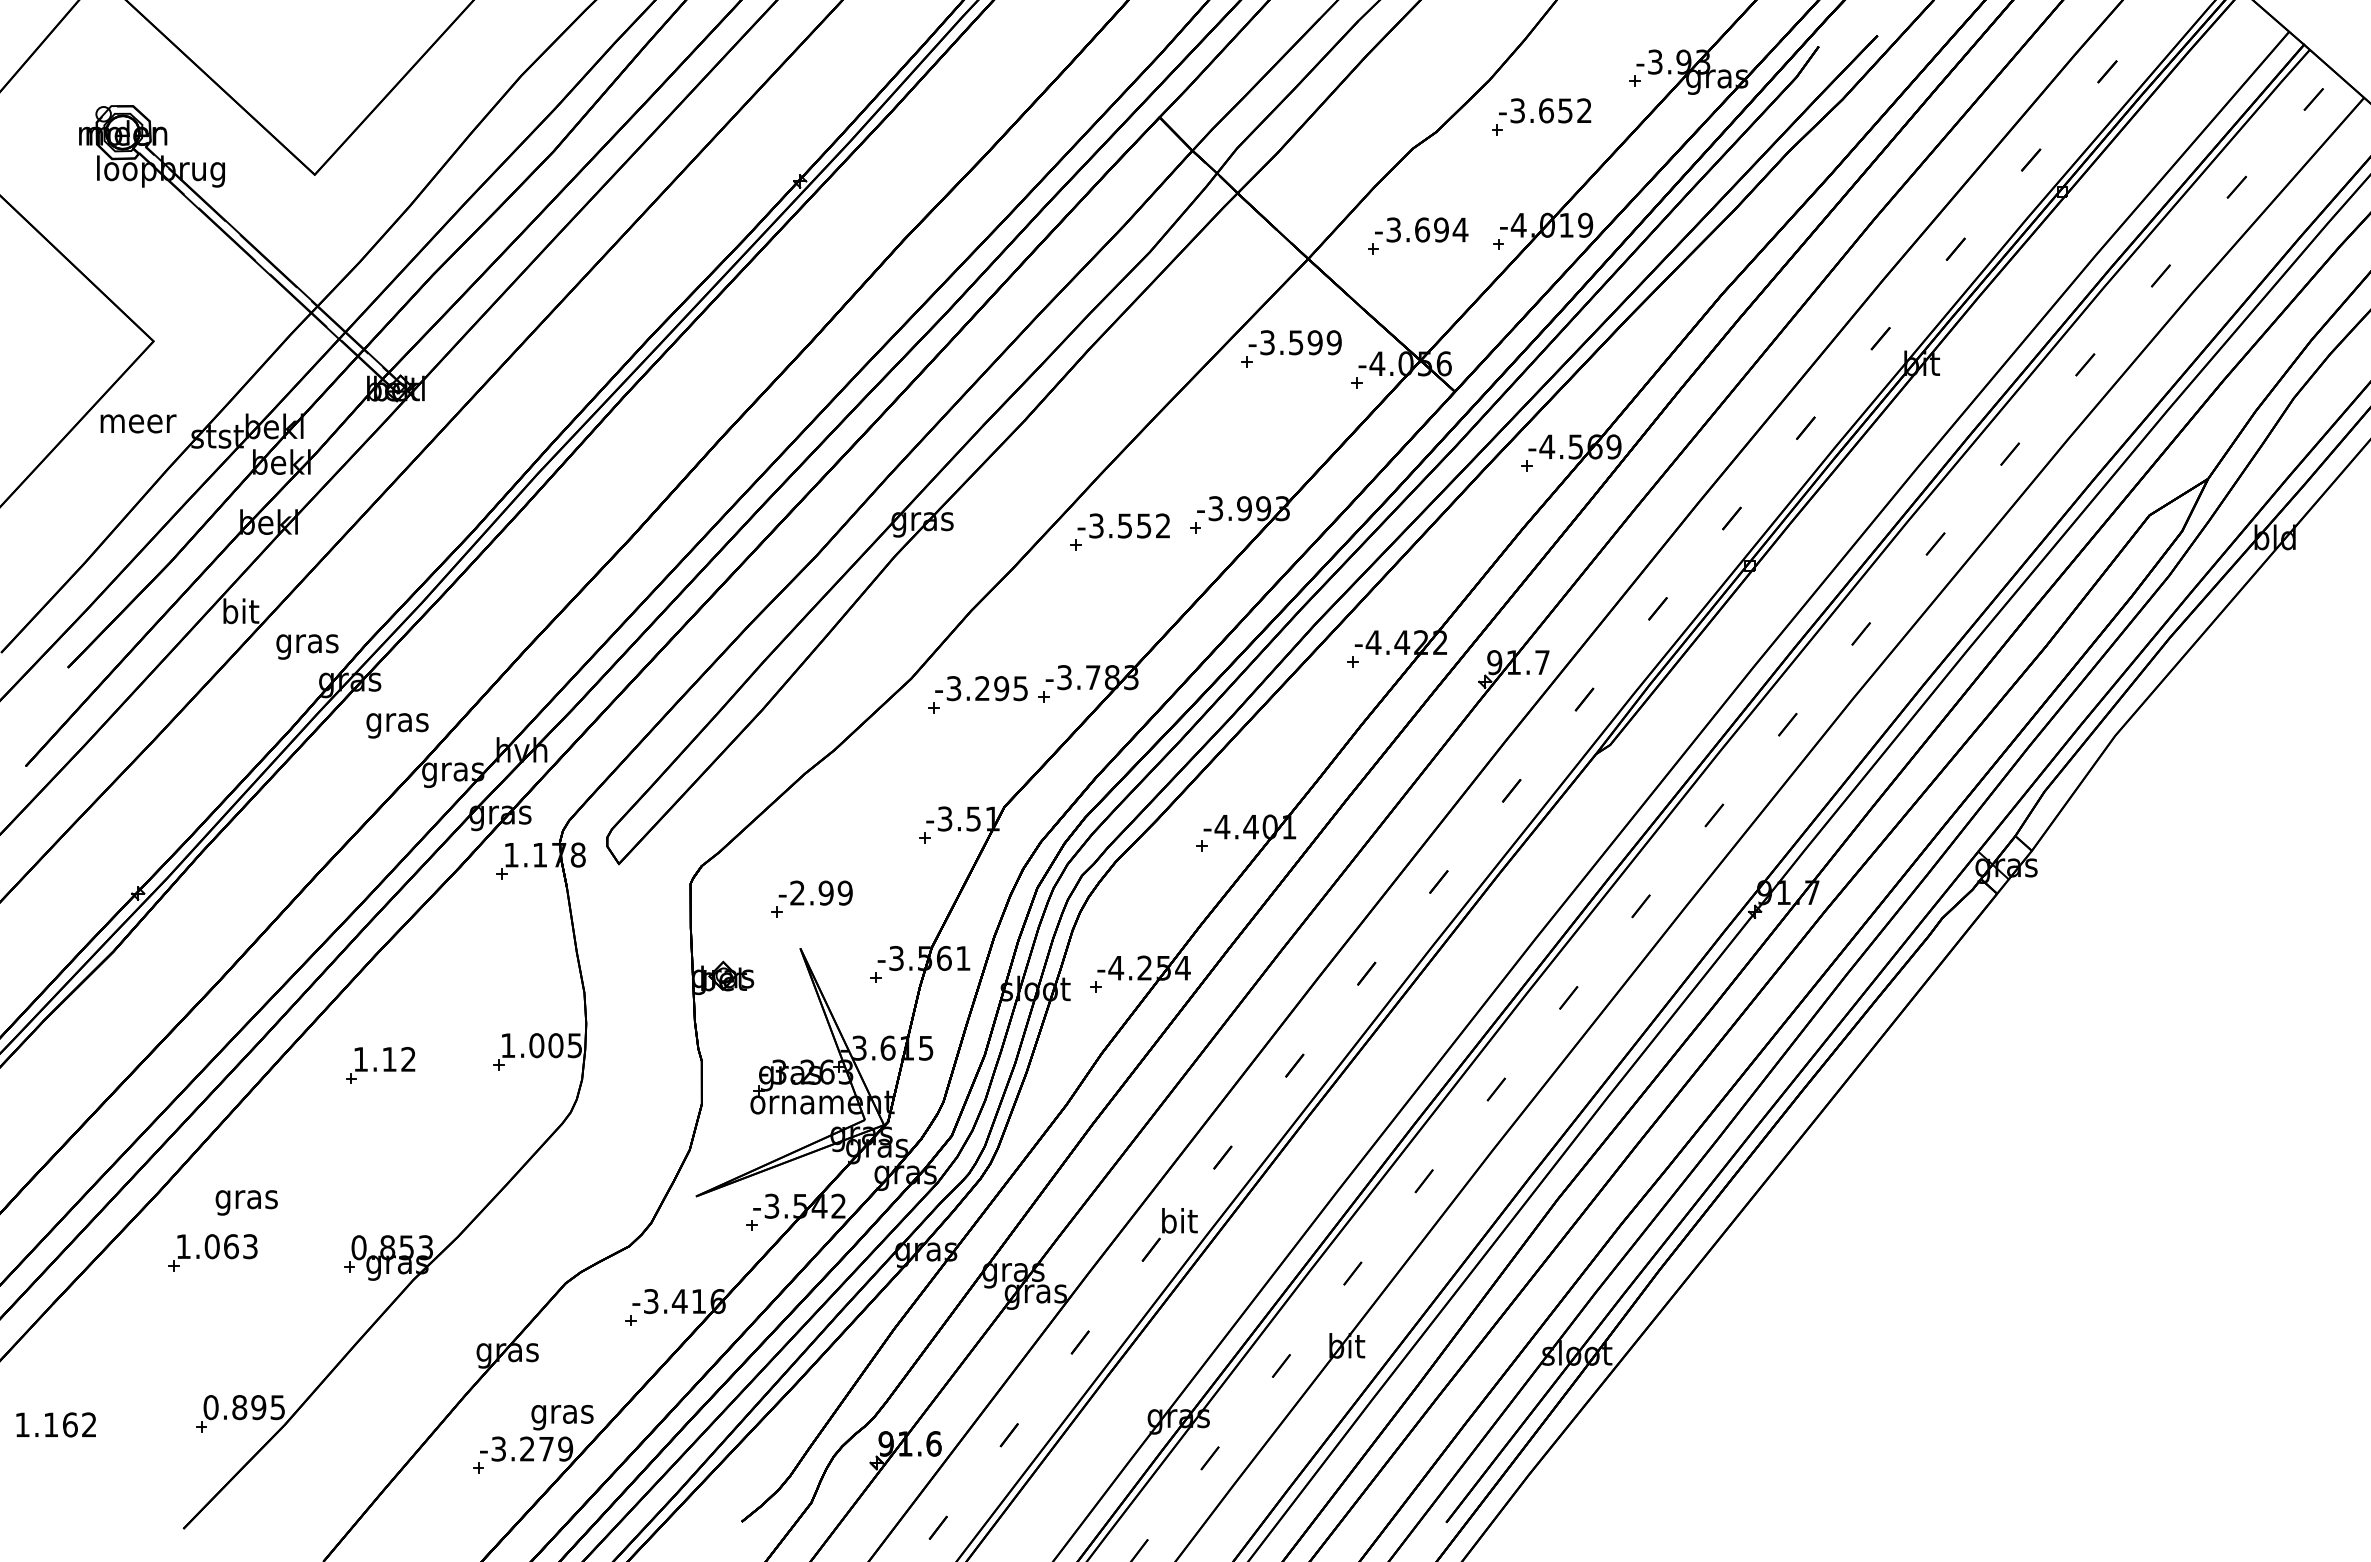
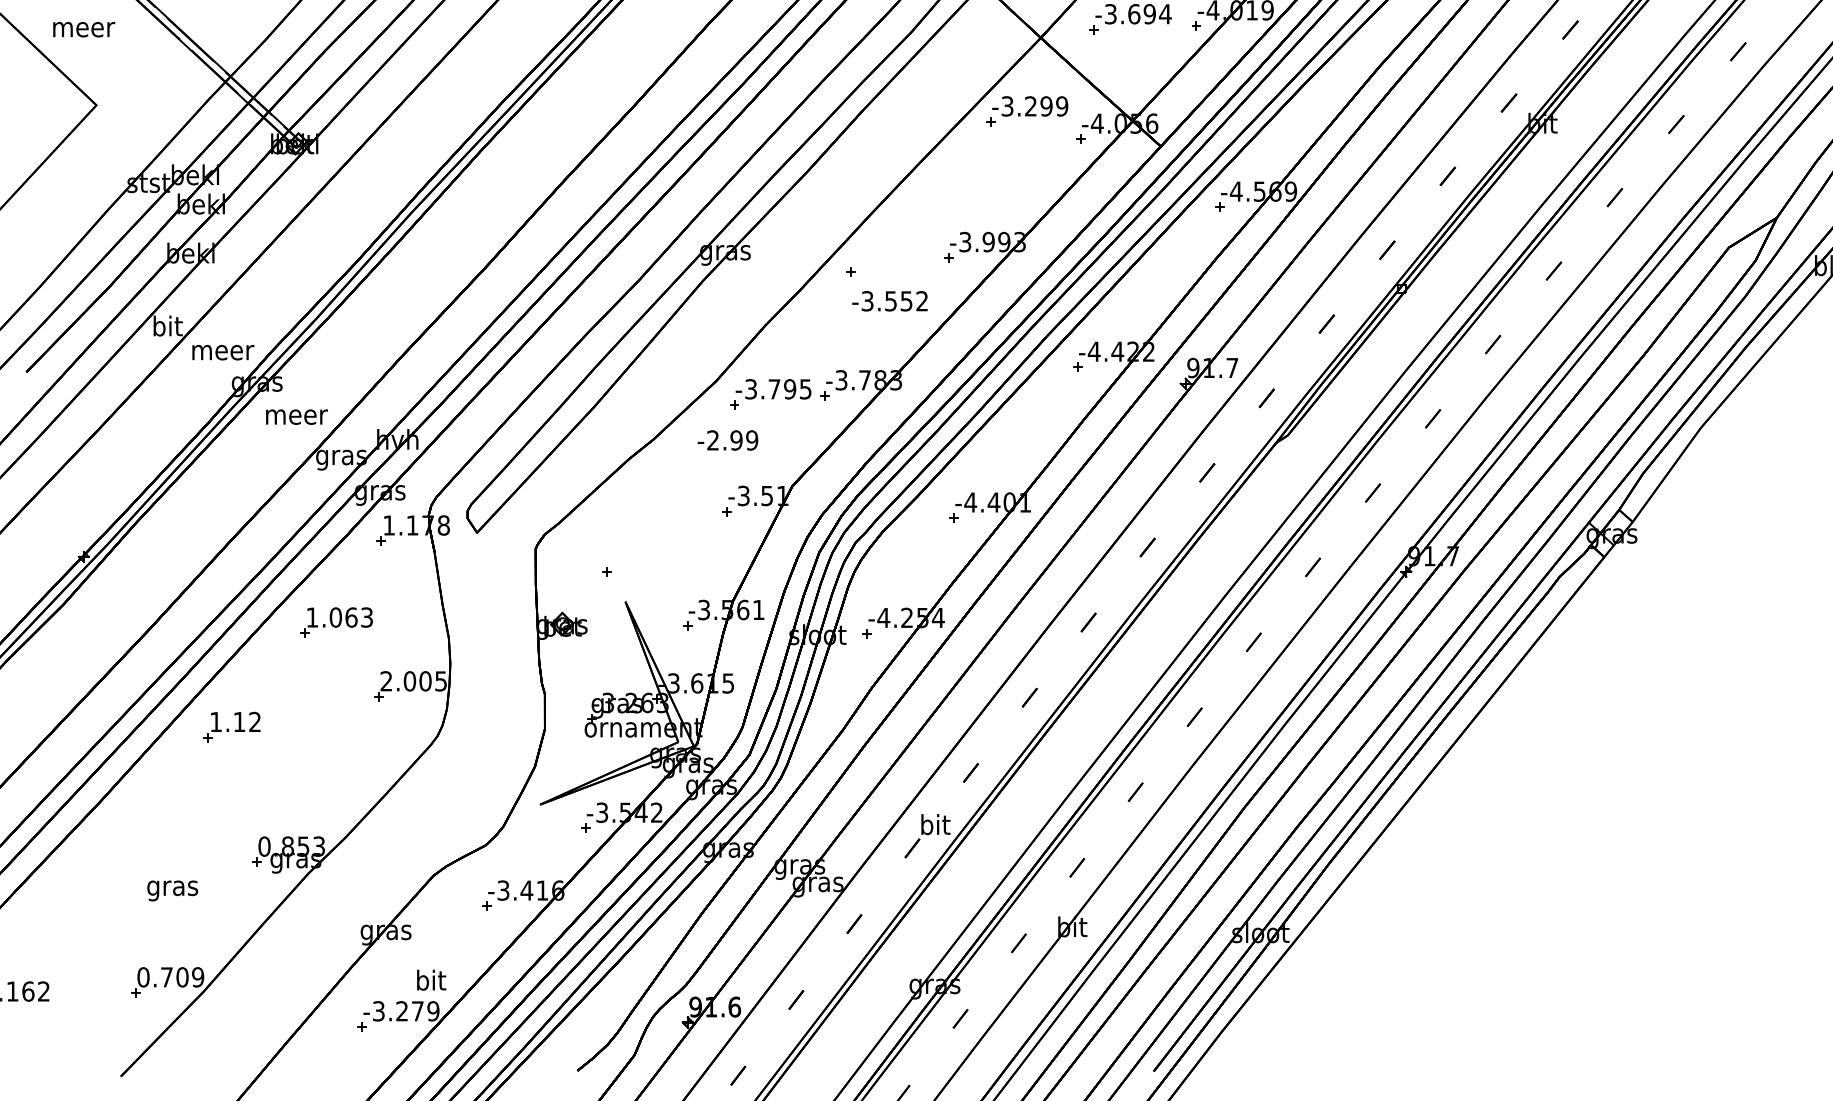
text: (1295, 342) -> (1030, 106), -3.599 -> -3.299
text: (138, 423) -> (84, 29), moved
text: (1123, 525) -> (889, 300), moved
text: (308, 646) -> (223, 354), gras -> meer
text: (982, 688) -> (774, 389), -3.295 -> -3.795
text: (398, 725) -> (296, 419), gras -> meer
text: (815, 892) -> (727, 439), moved
text: (507, 1045) -> (385, 681), 1.005 -> 2.005
part: (380, 1065) -> (232, 727), moved
text: (246, 1202) -> (172, 890), moved
part: (212, 1252) -> (336, 622), moved
text: (258, 1407) -> (182, 977), 0.895 -> 0.709
text: (562, 1414) -> (430, 983), gras -> bit

